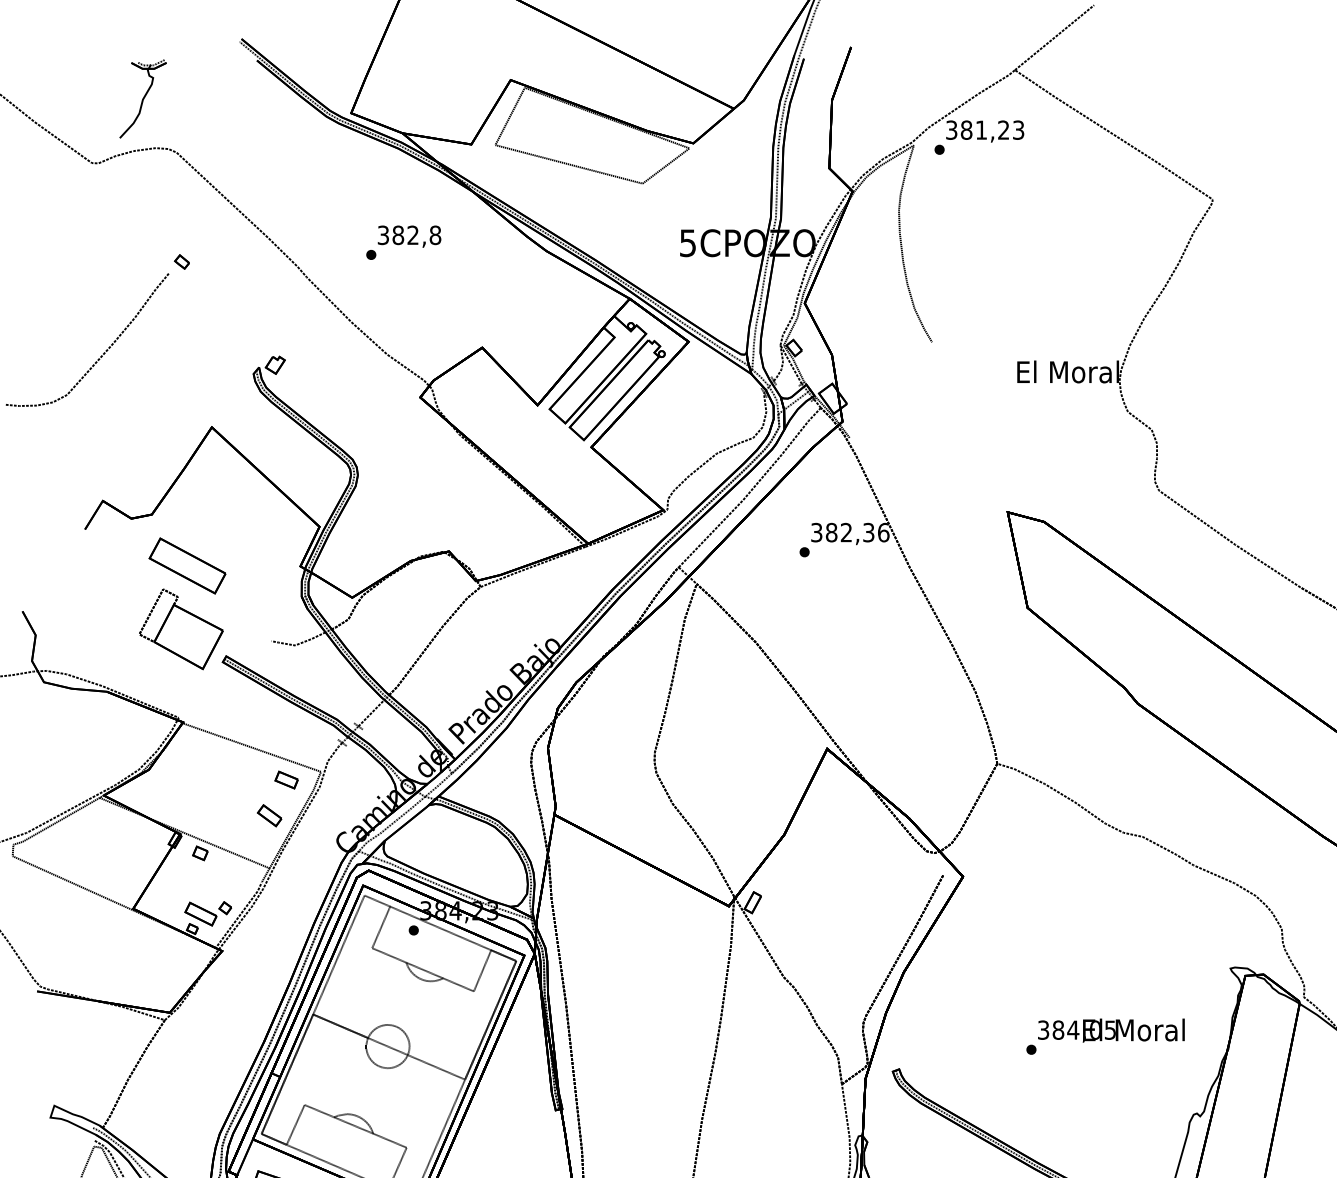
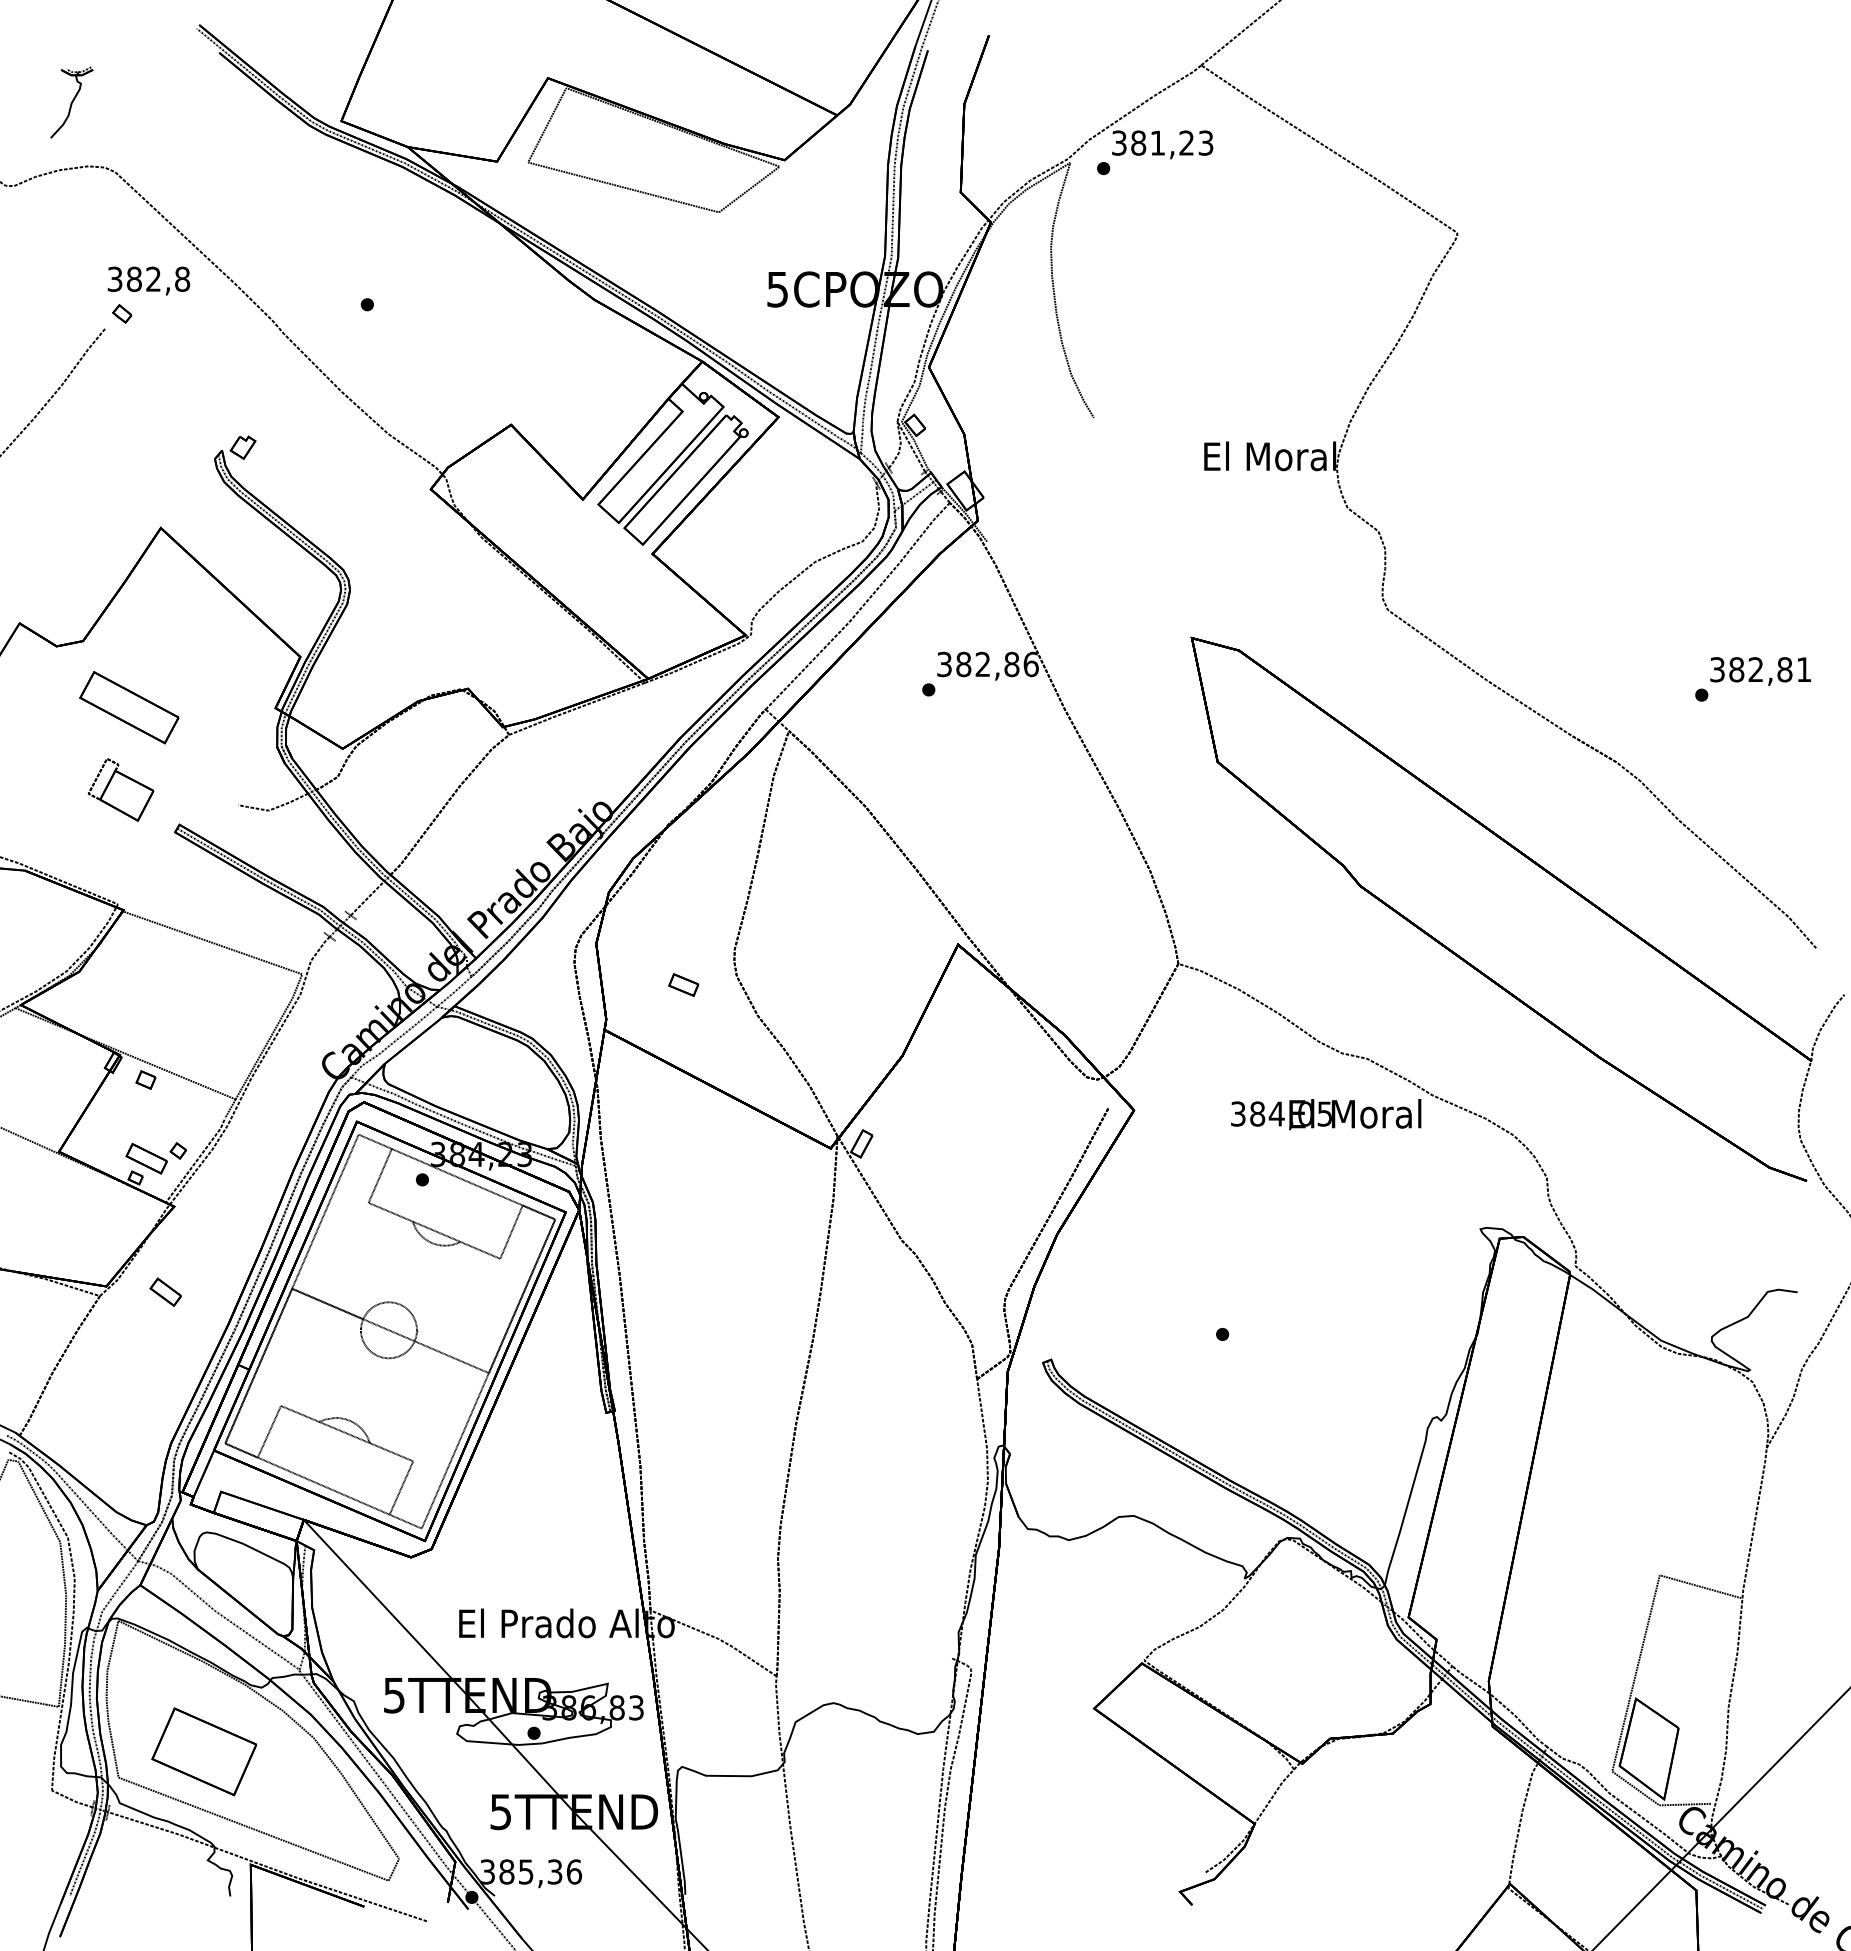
part: (142, 98) -> (71, 102), size x0.7
text: (409, 236) -> (148, 280), moved
text: (868, 532) -> (1011, 664), 382,36 -> 382,86
part: (180, 629) -> (120, 789), size x0.6
part: (286, 779) -> (683, 984), moved
part: (269, 815) -> (165, 1291), moved
text: (1111, 1030) -> (1326, 1114), moved

